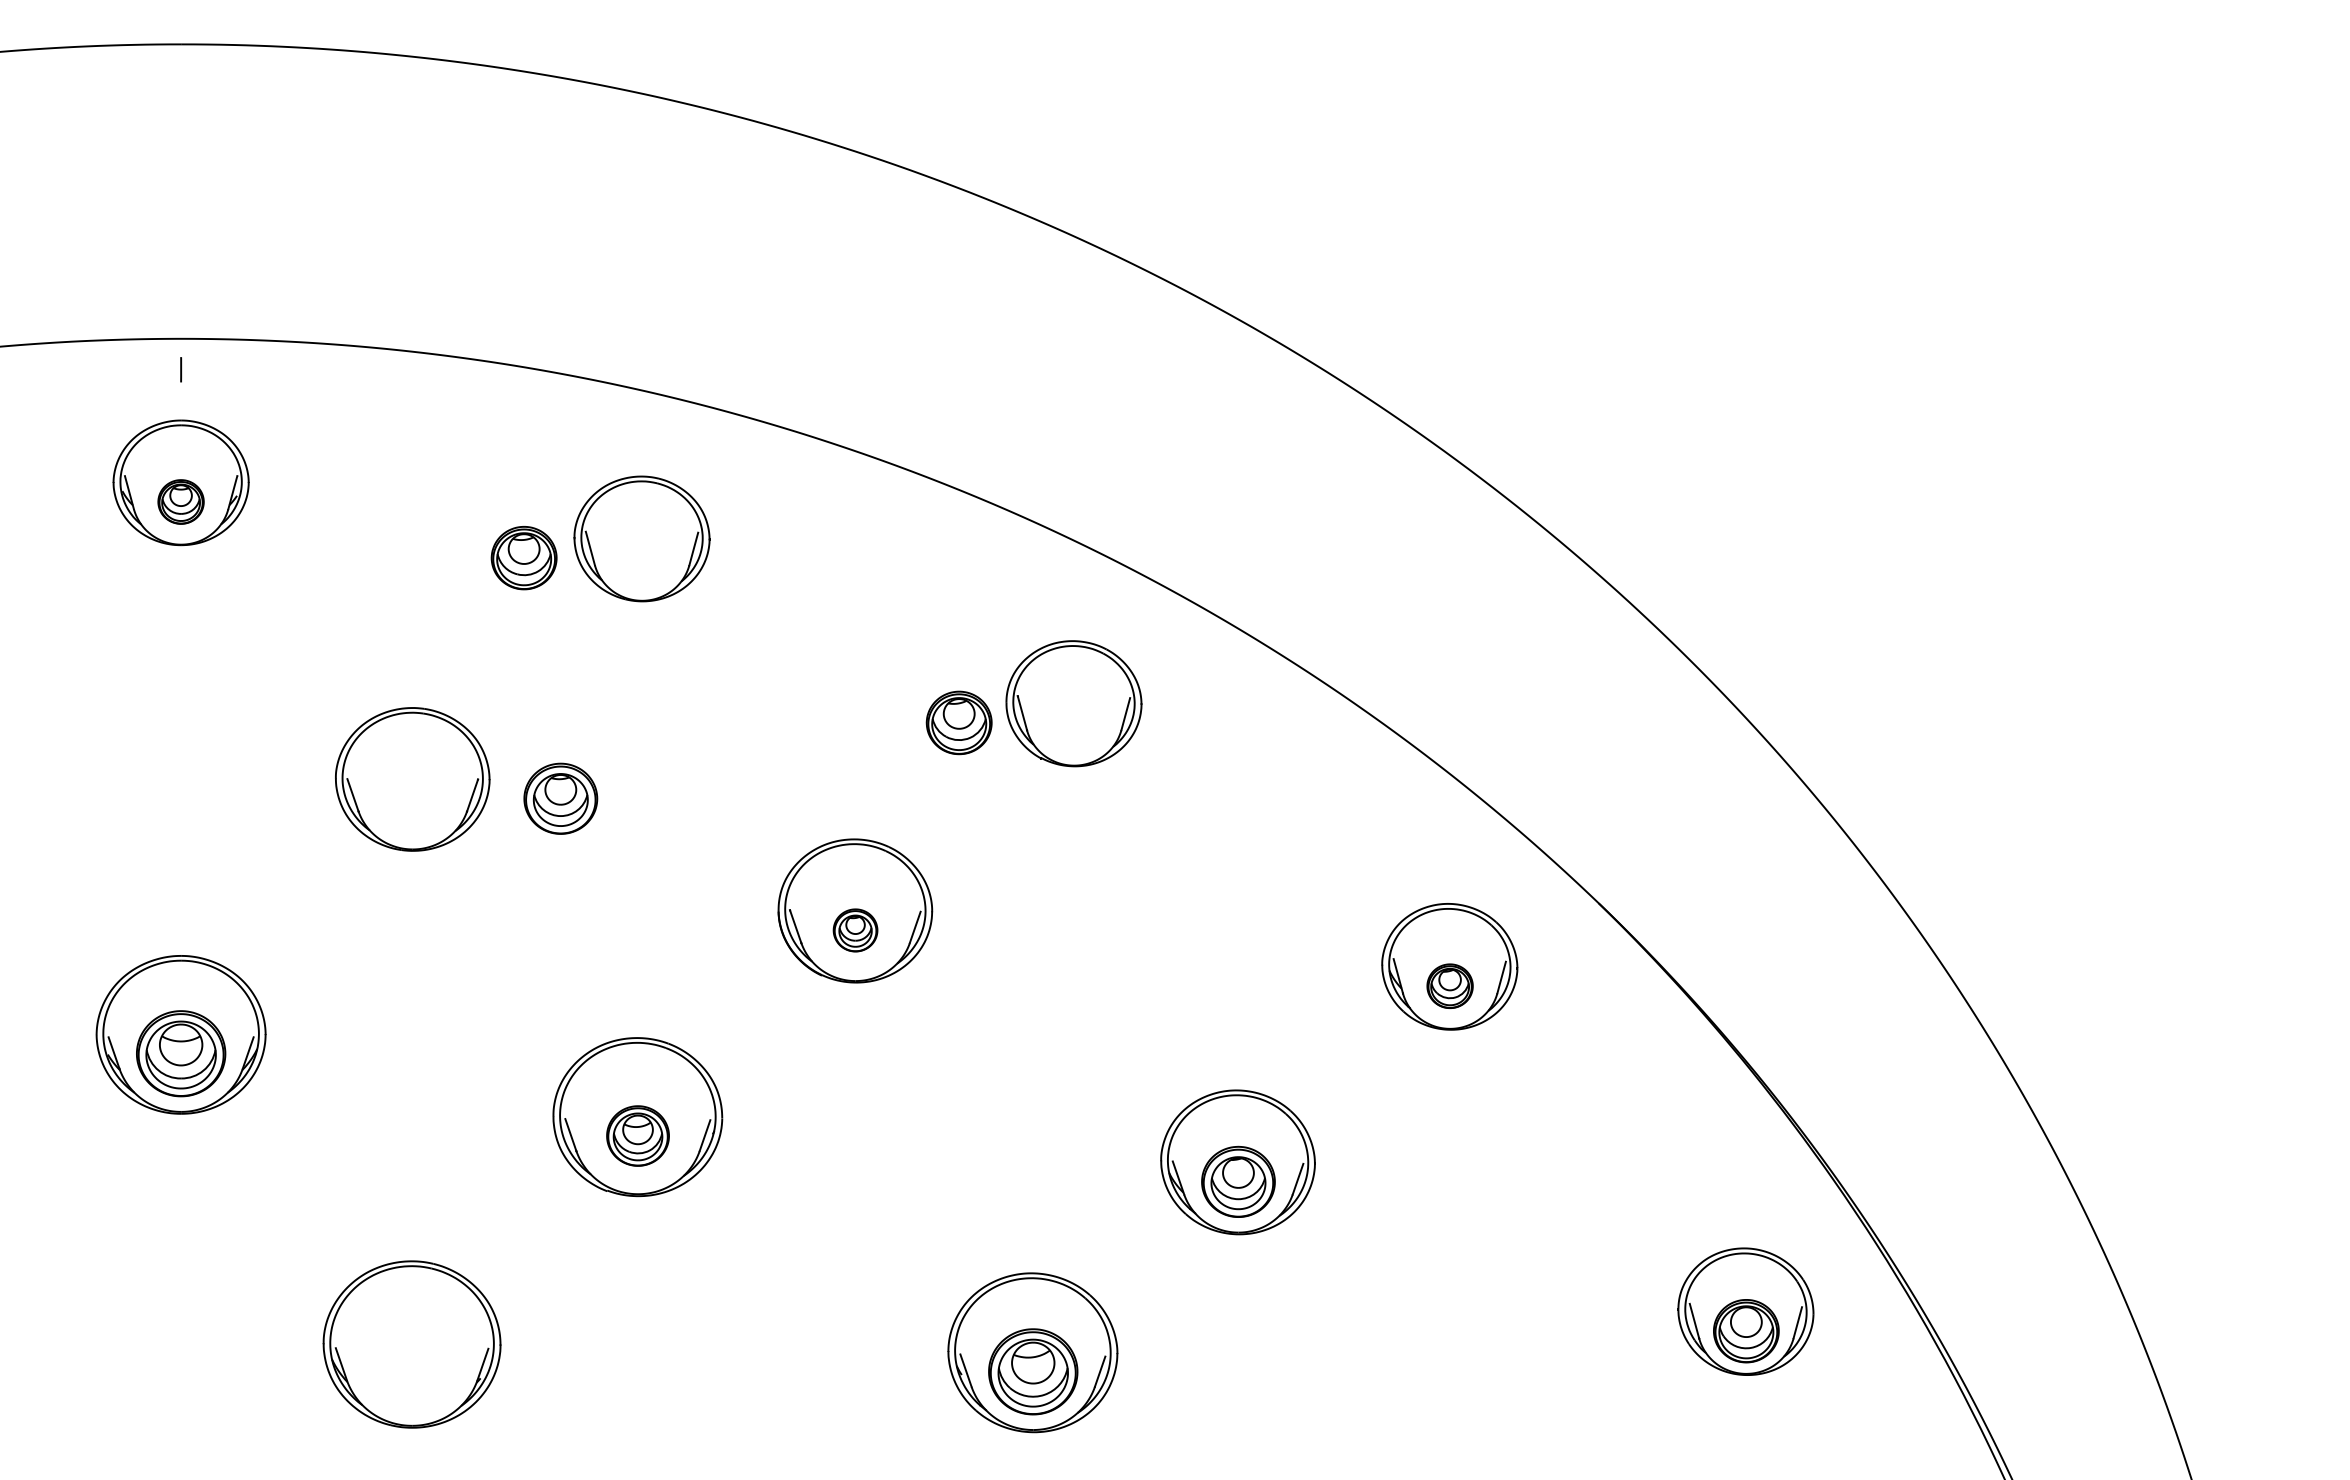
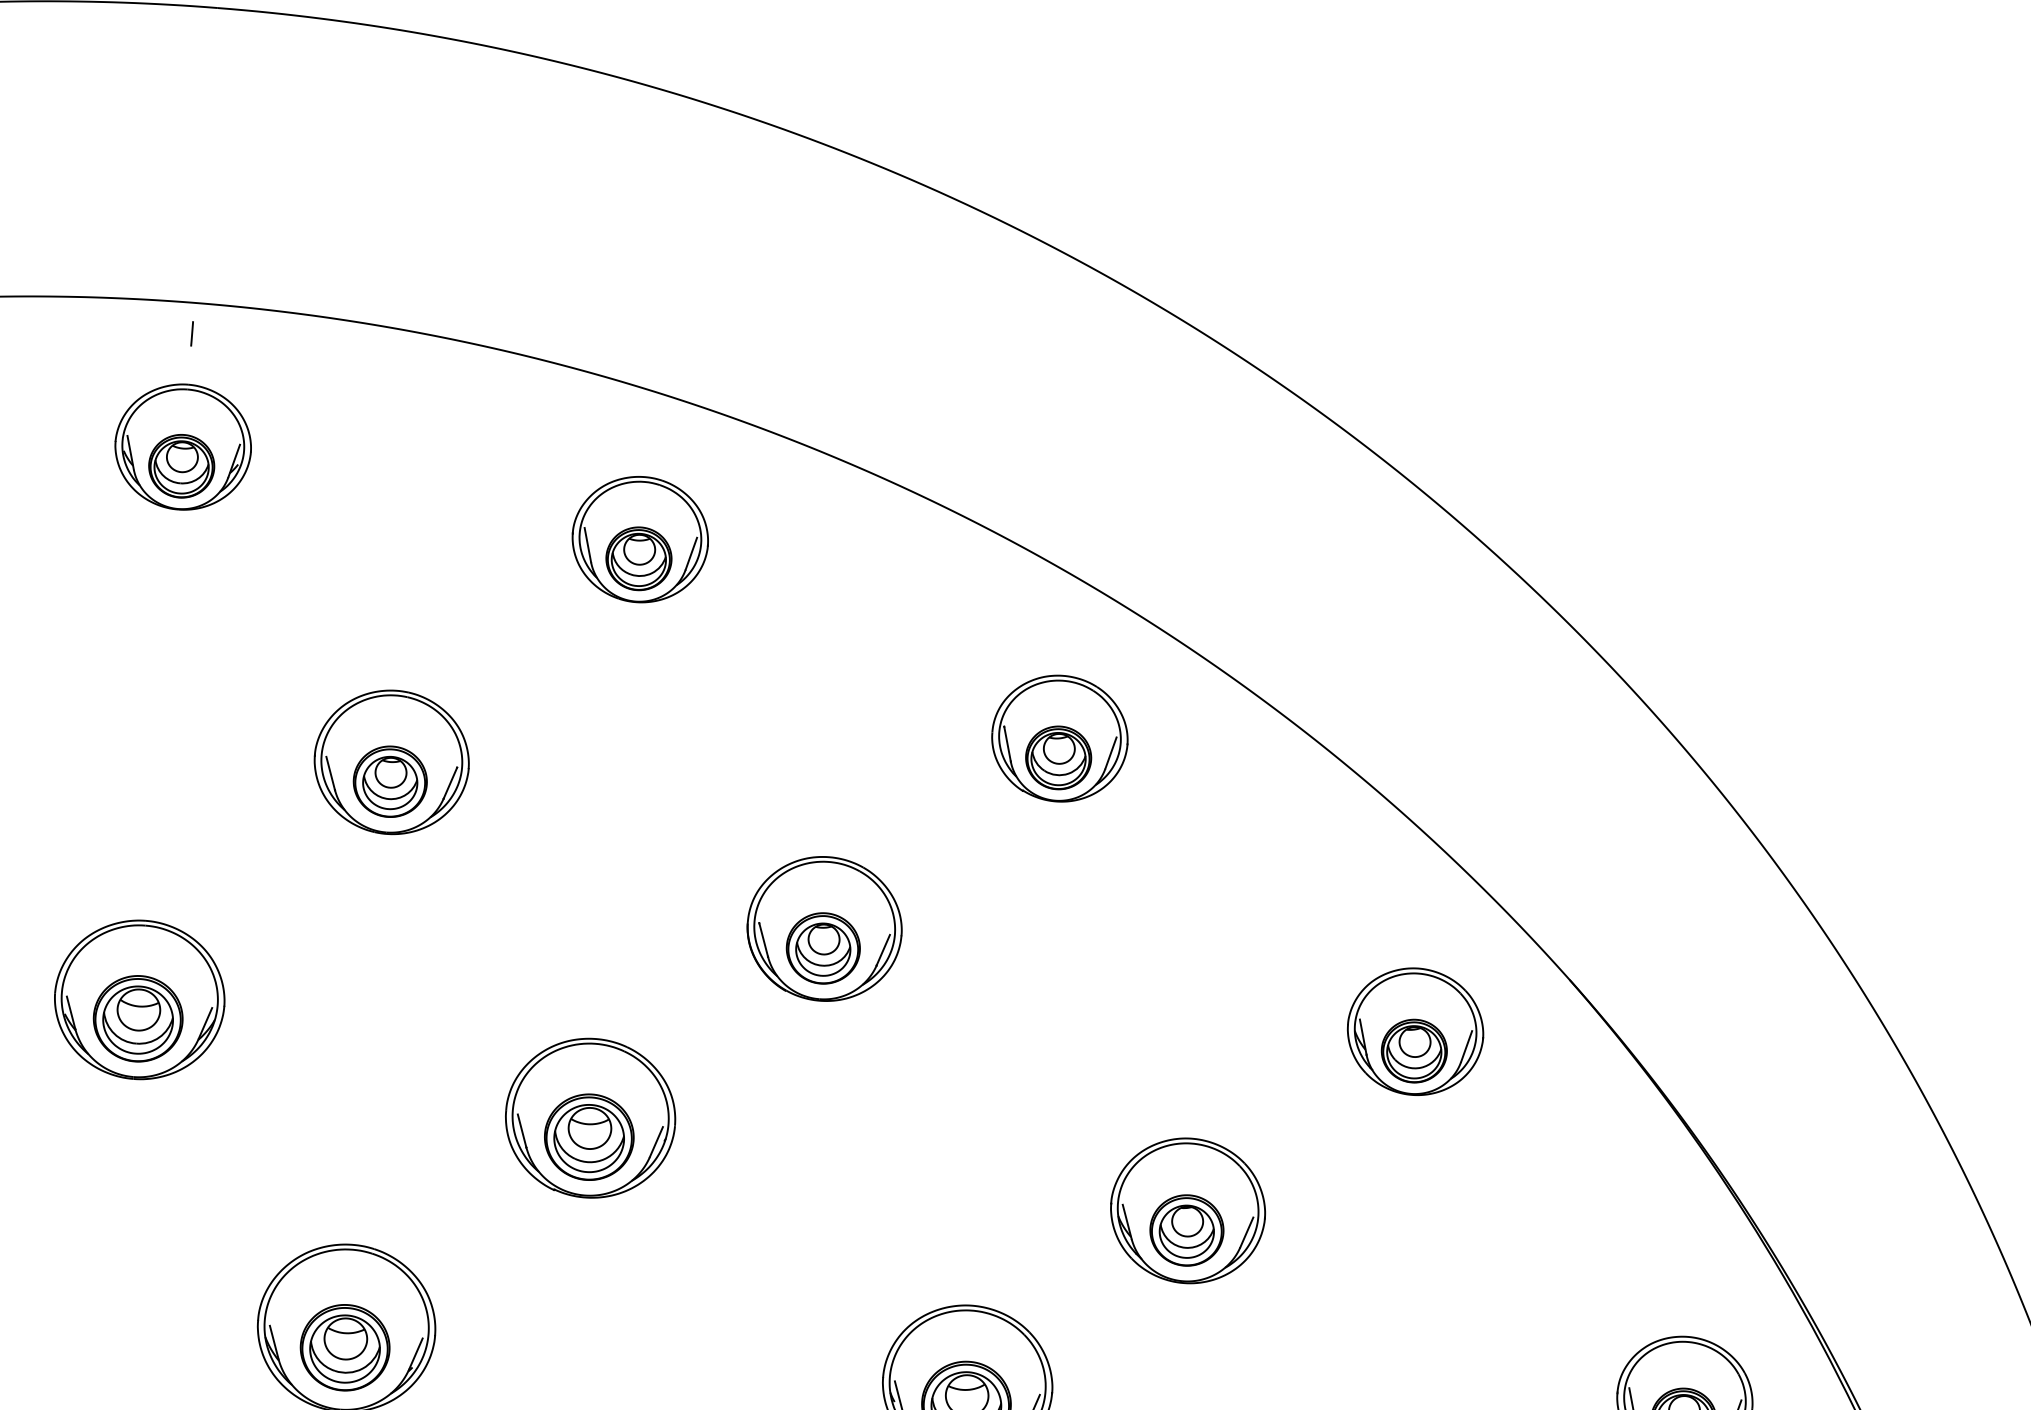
part: (180, 501) -> (181, 465), size x1.43
part: (523, 558) -> (638, 559), moved
part: (958, 722) -> (1057, 757), moved
part: (560, 798) -> (390, 781), moved
part: (855, 930) -> (823, 948), size x1.67
part: (1449, 986) -> (1413, 1051), size x1.43
part: (637, 1135) -> (588, 1136), size x1.43
part: (412, 1363) -> (345, 1347), added

